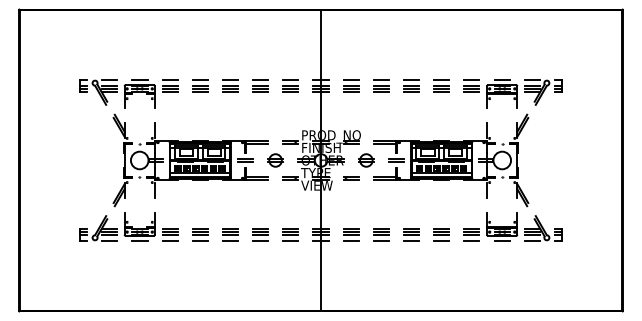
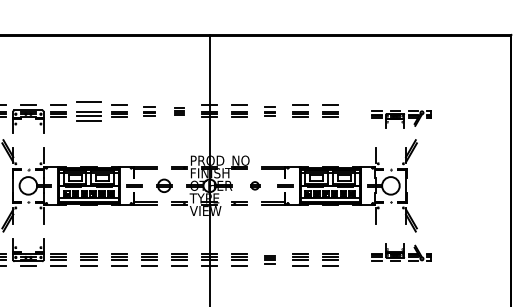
part: (200, 85) -> (89, 110), size x1.6
part: (260, 85) -> (149, 110), size x0.7
part: (290, 85) -> (179, 110), size x0.6
part: (381, 85) -> (270, 110), size x0.7
part: (512, 93) -> (401, 118), size x0.6
part: (366, 160) -> (255, 185), size x0.6
part: (512, 226) -> (401, 251), size x0.6
part: (381, 234) -> (270, 259), size x0.7

